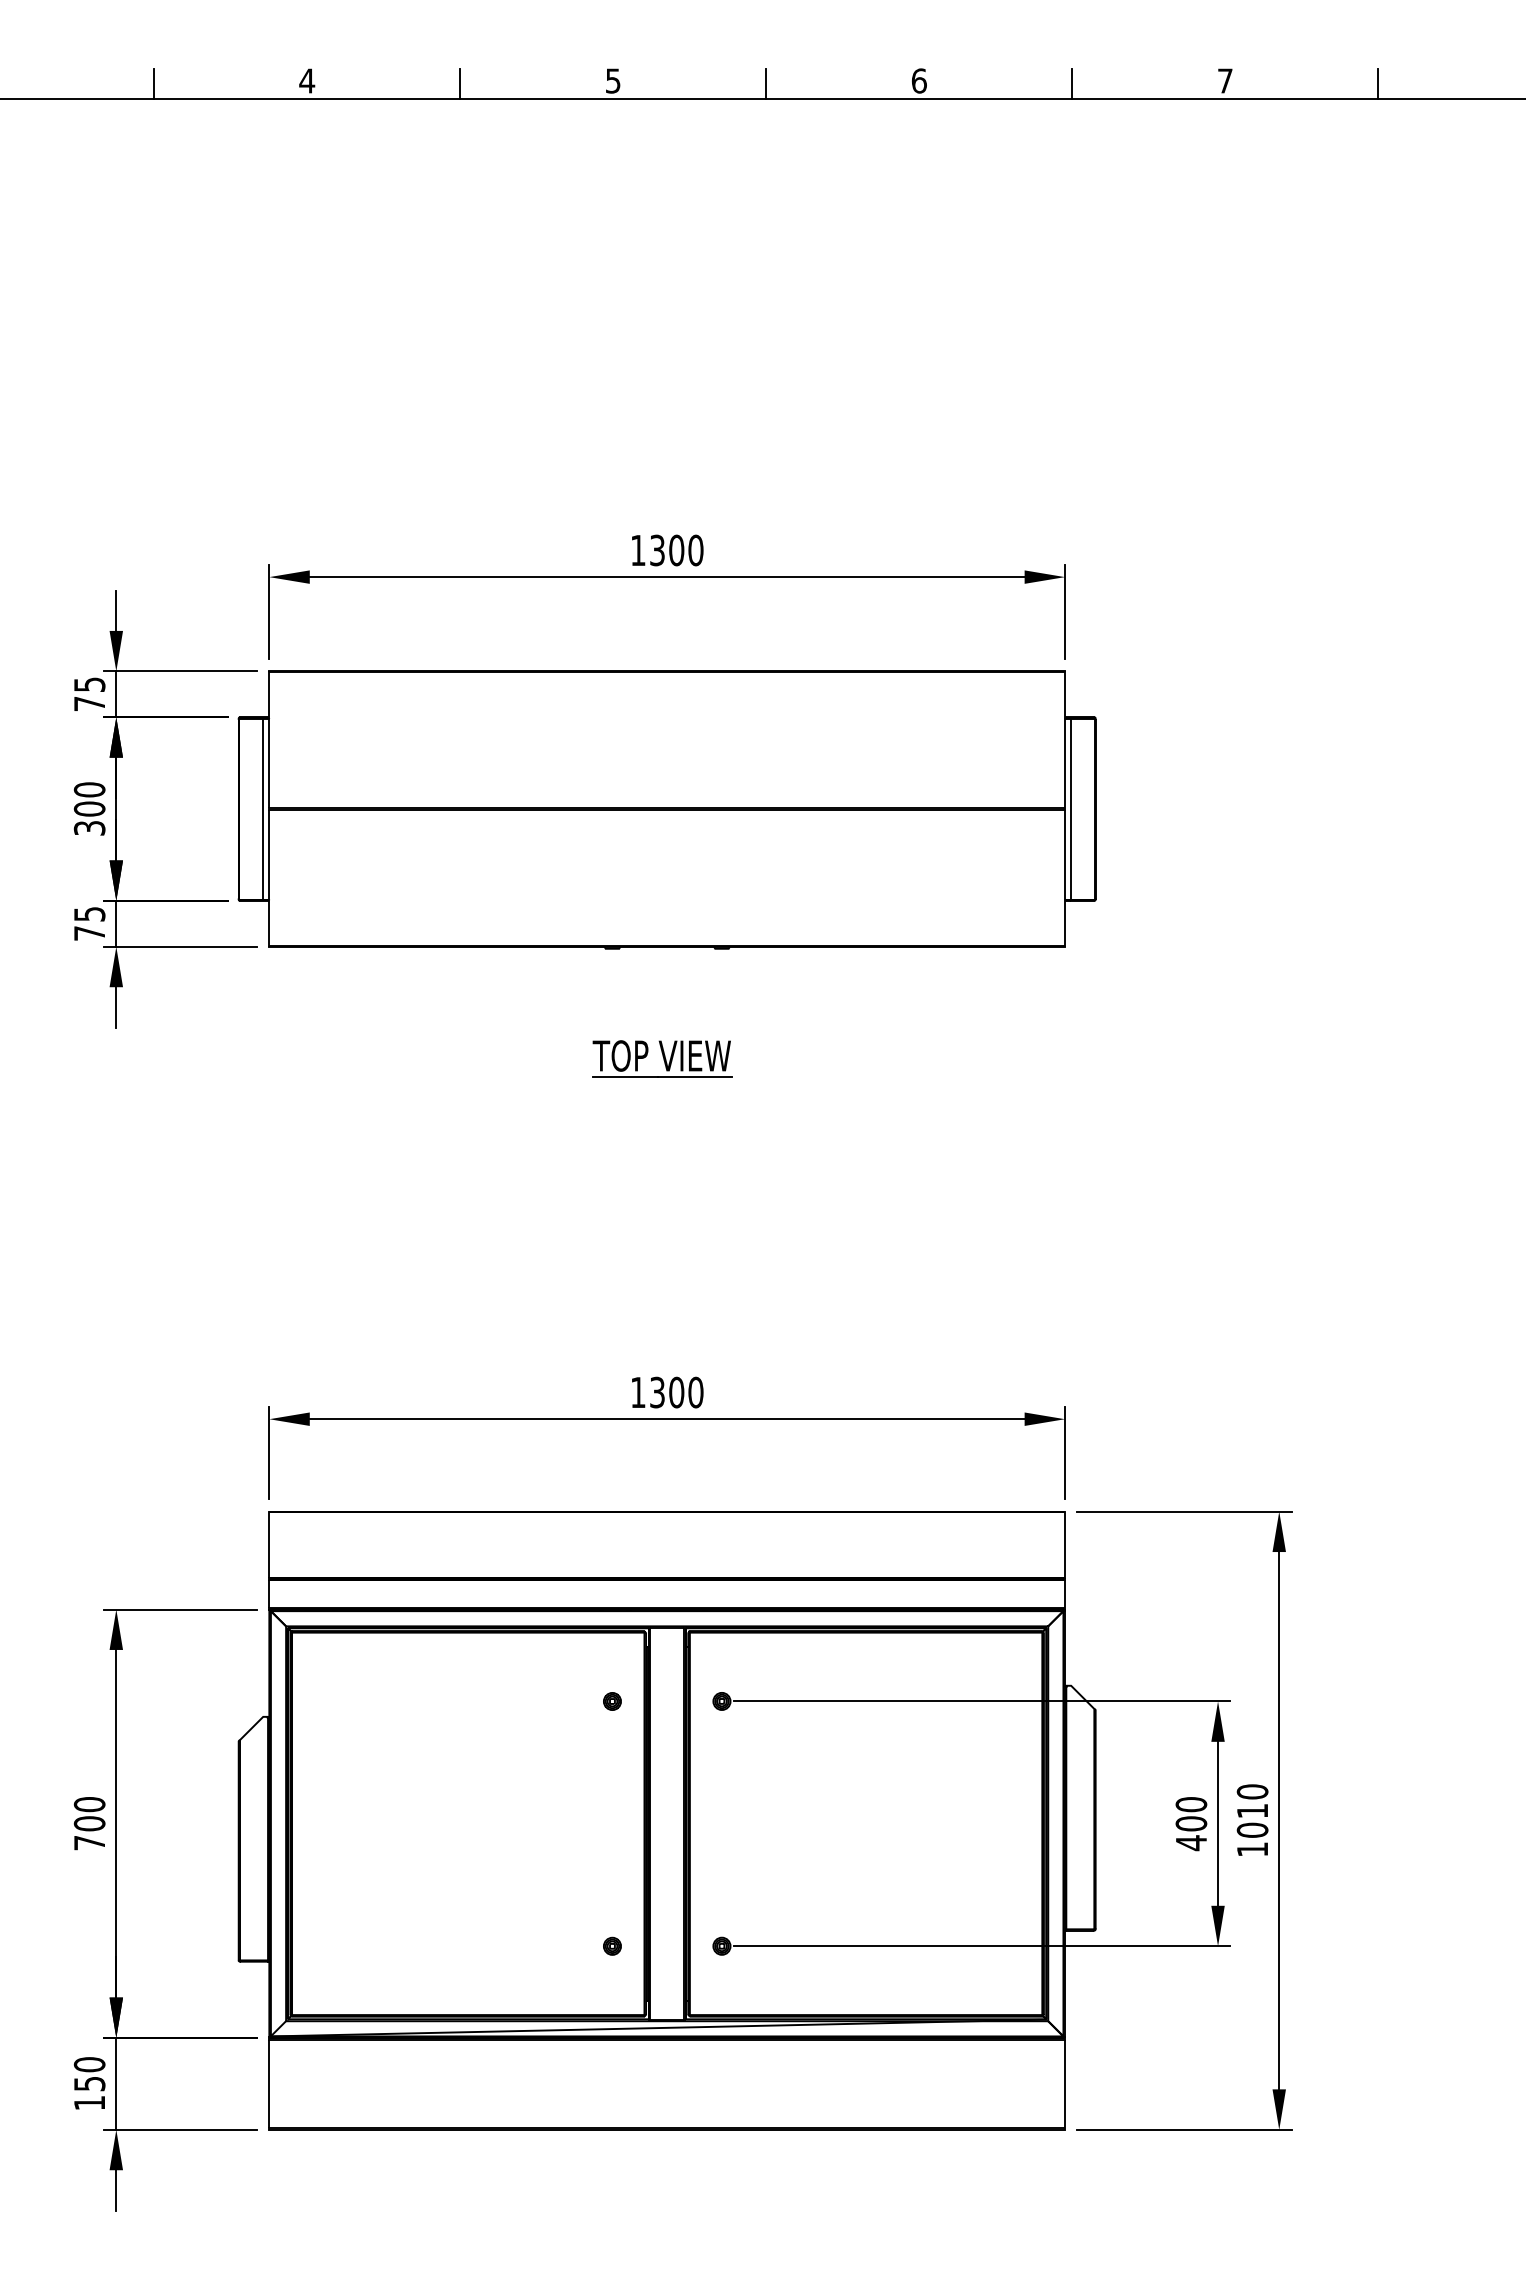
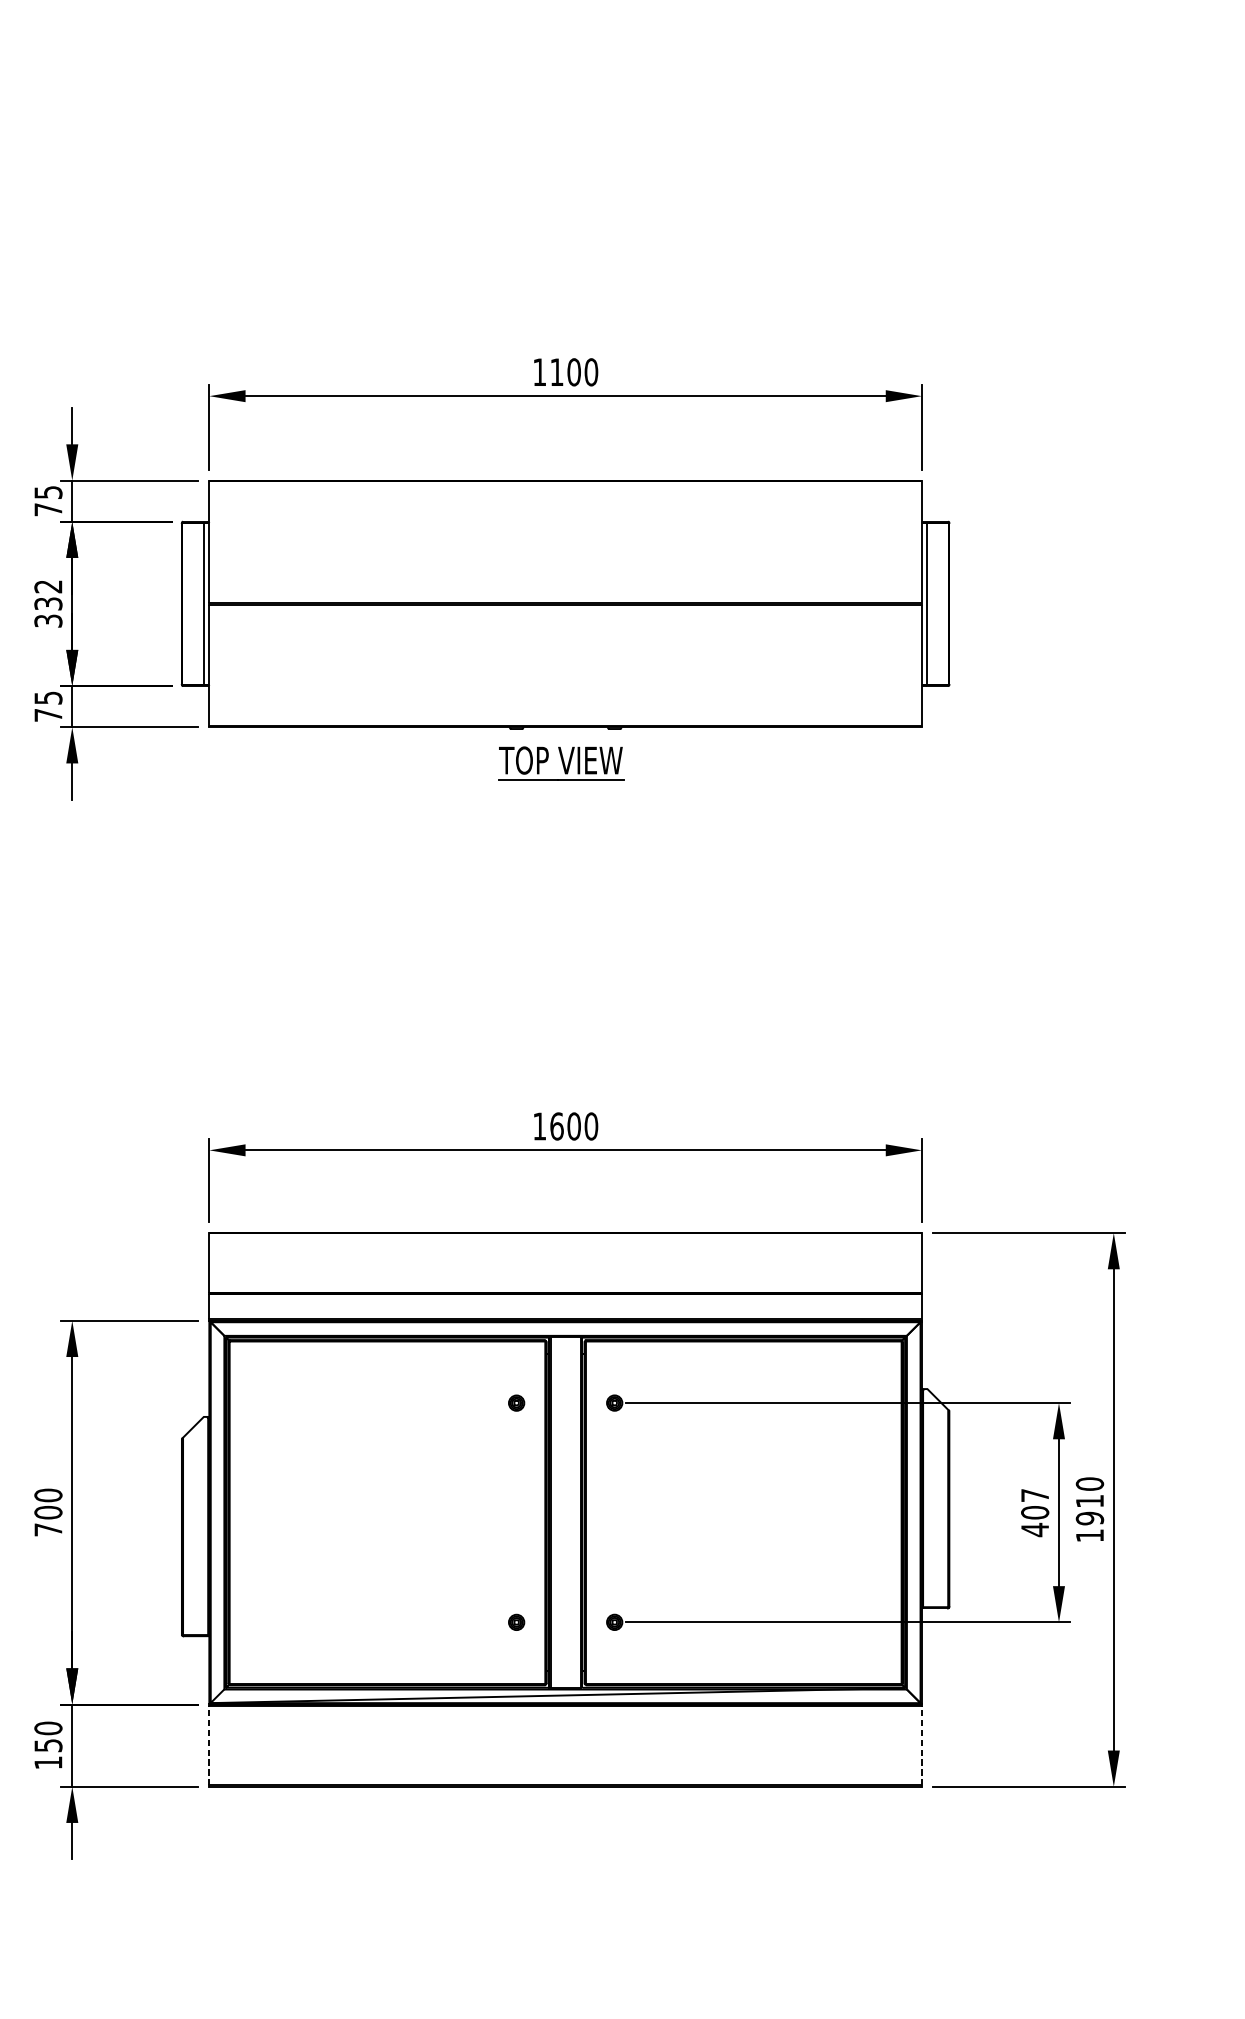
text: (657, 550) -> (556, 372), 1300 -> 1100
text: (89, 799) -> (48, 595), 300 -> 332
part: (662, 1058) -> (561, 762), moved
text: (657, 1392) -> (556, 1126), 1300 -> 1600
text: (1191, 1804) -> (1035, 1495), 400 -> 407
text: (1252, 1829) -> (1089, 1517), 1010 -> 1910
line: (269, 2083) -> (209, 1745), solid -> dashed
line: (1065, 2083) -> (922, 1745), solid -> dashed

